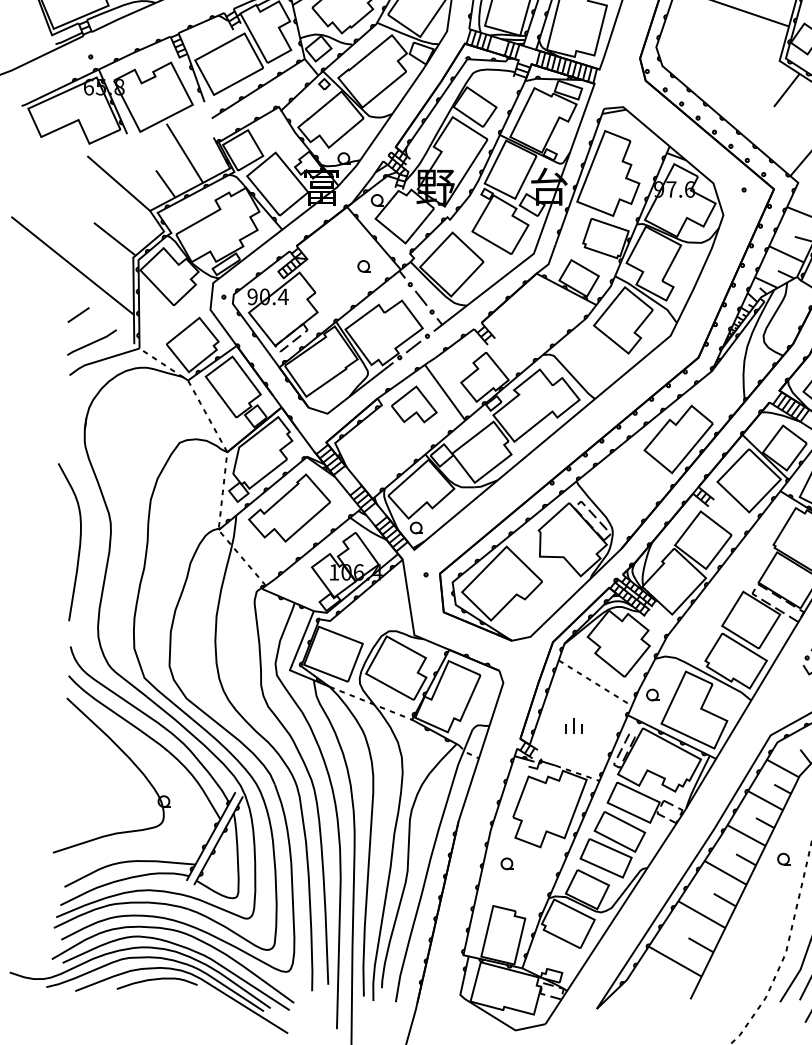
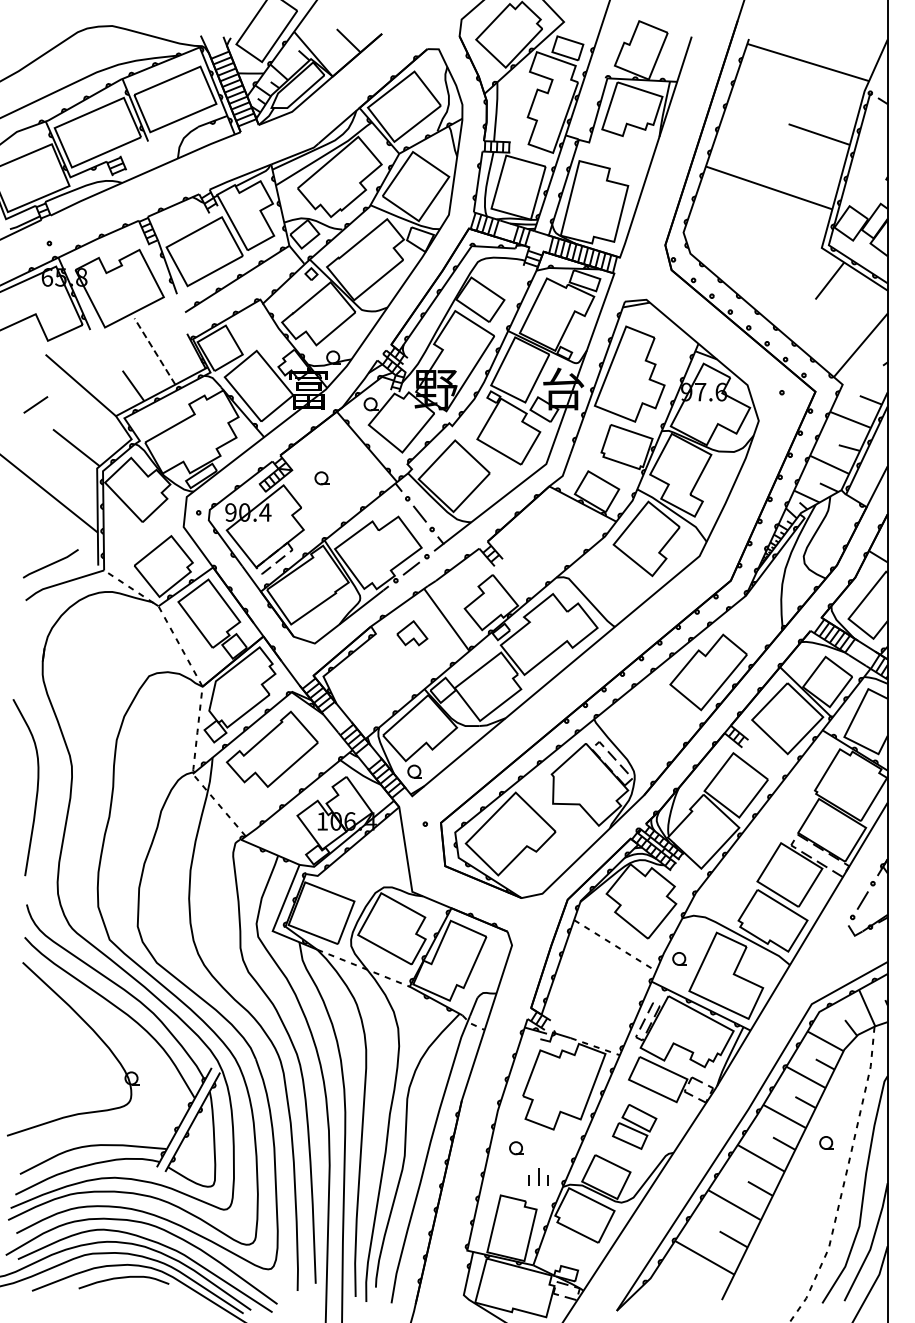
line: (184, 153) -> (154, 351), solid -> dashed
part: (363, 266) -> (321, 478), moved
line: (78, 314) -> (35, 404), moved
part: (414, 404) -> (412, 633), size x0.6
part: (574, 725) -> (538, 1176), moved
part: (612, 844) -> (634, 1126), size x0.6

